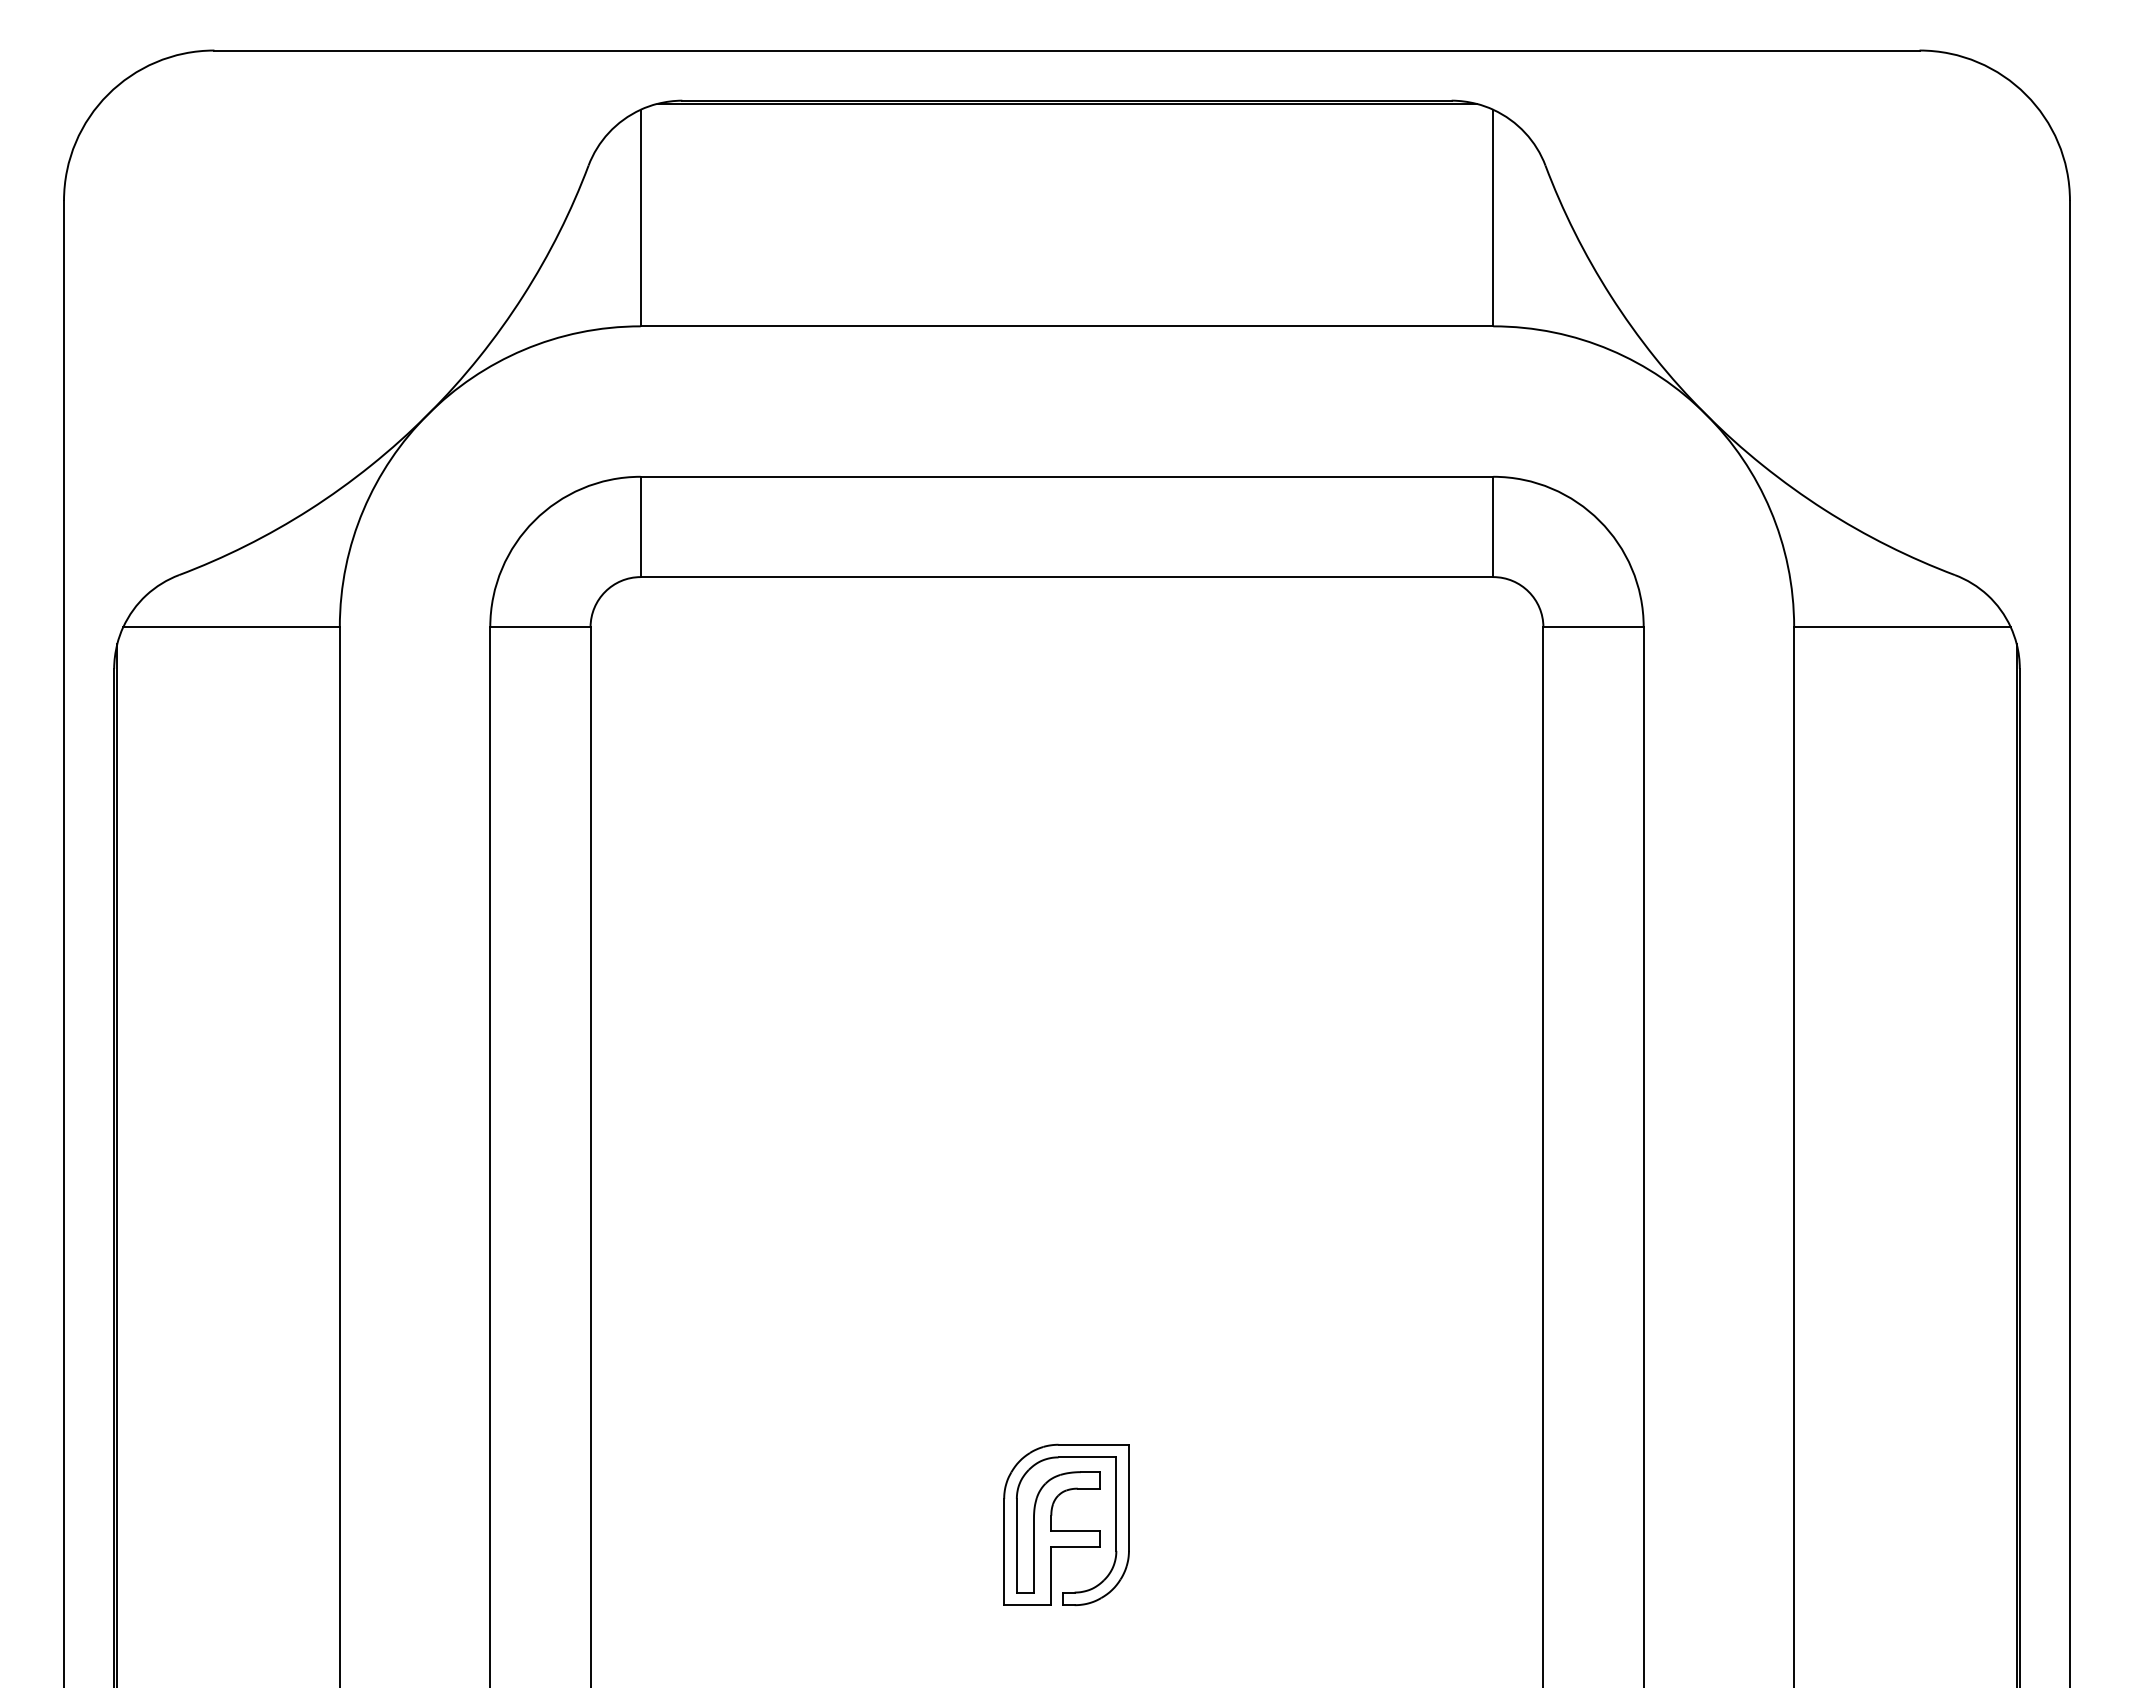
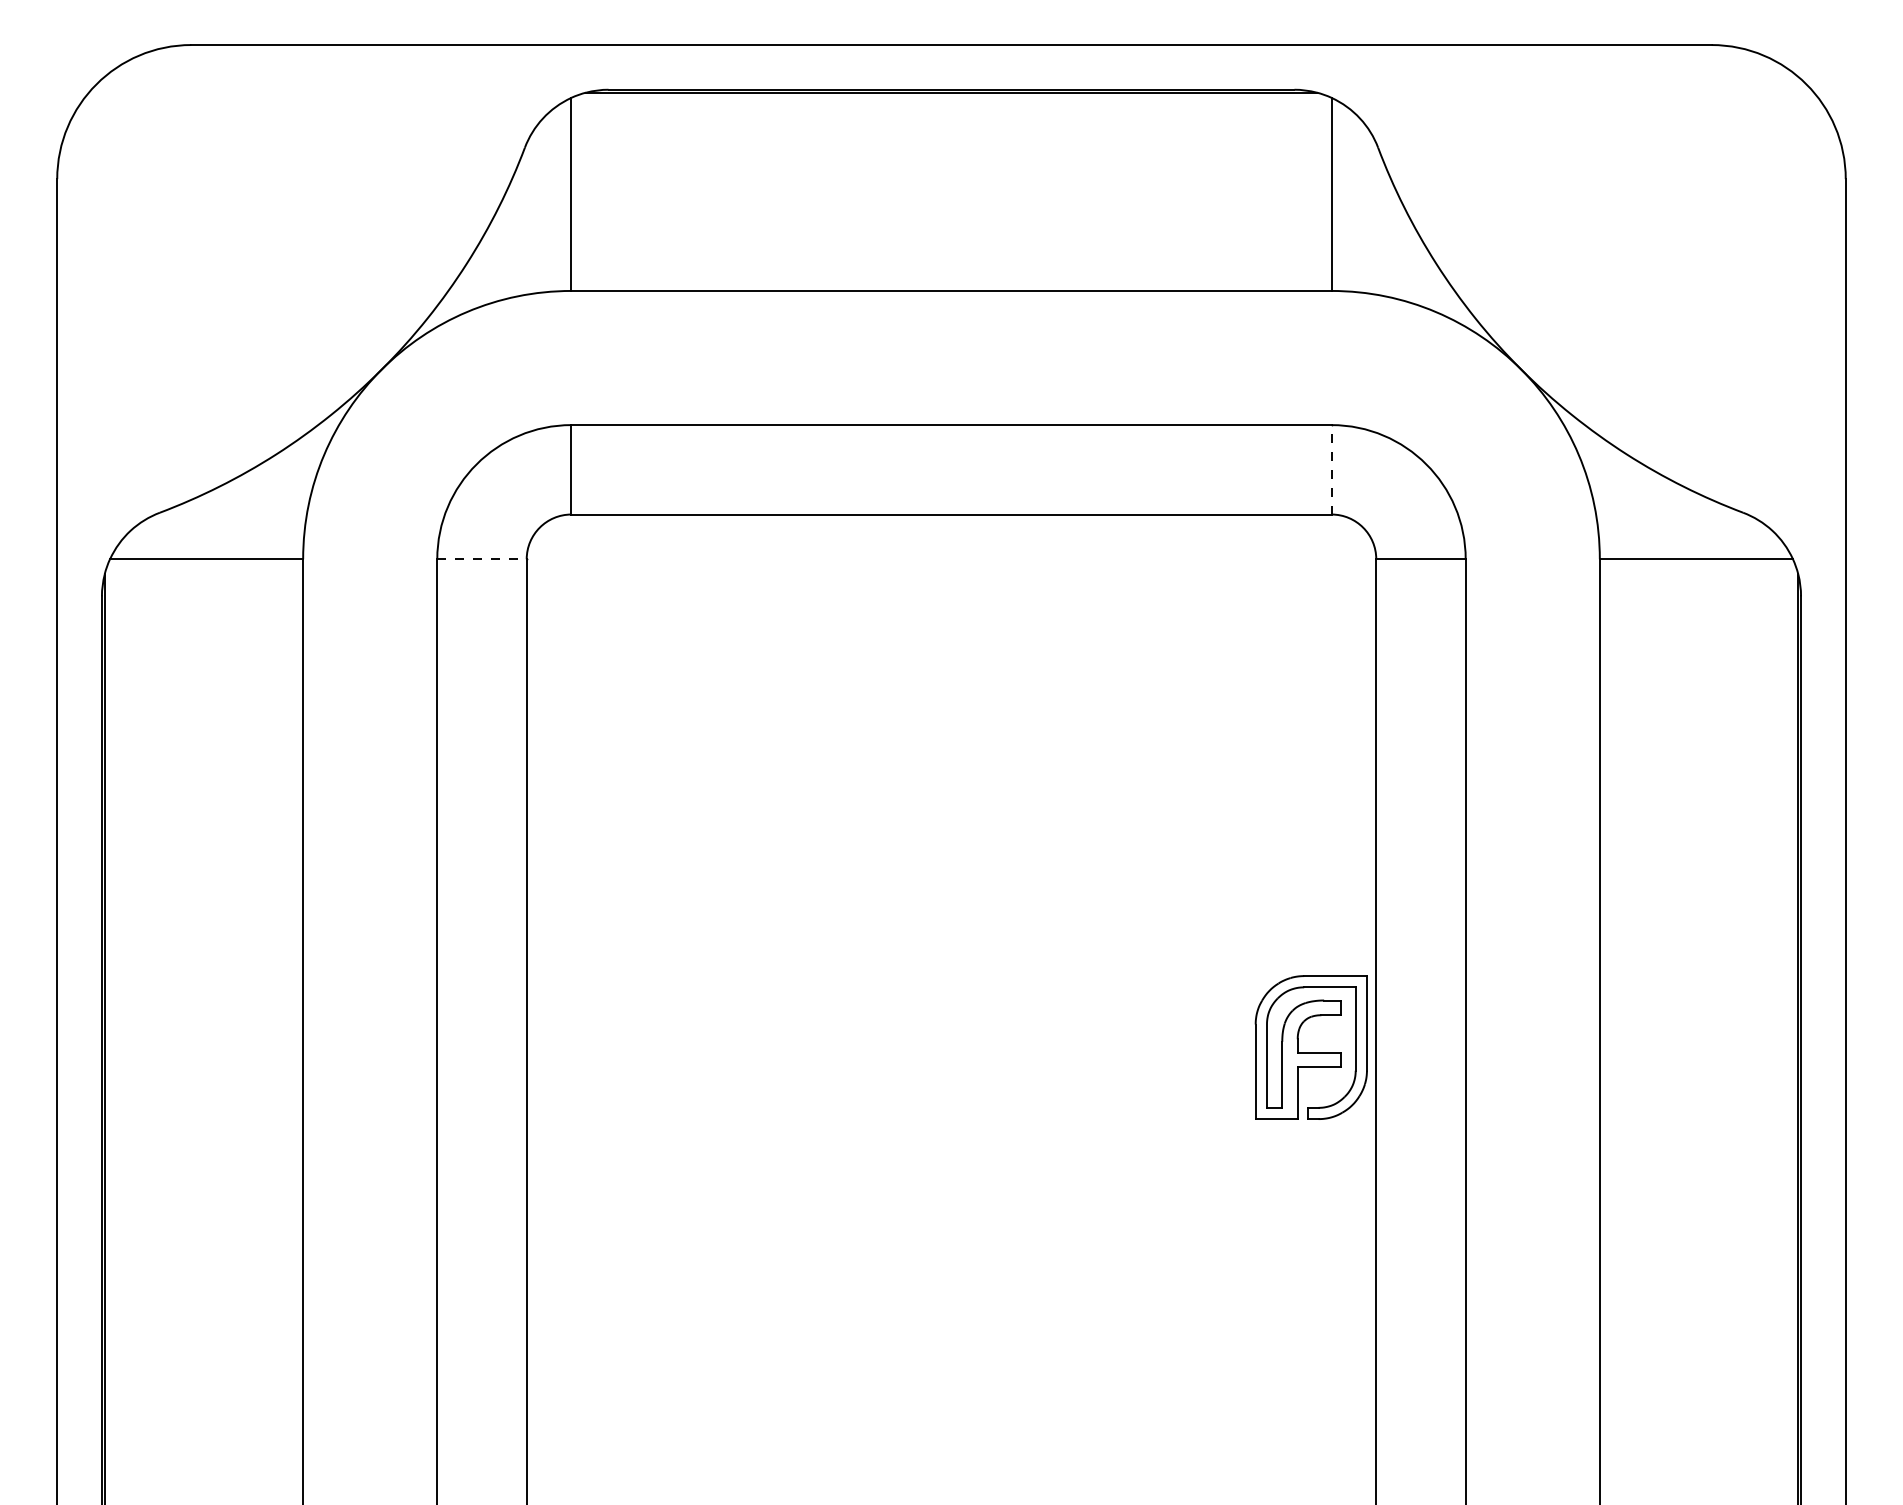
line: (1493, 526) -> (1331, 469), solid -> dashed
line: (540, 627) -> (482, 559), solid -> dashed
part: (1066, 1524) -> (1311, 1047), moved

